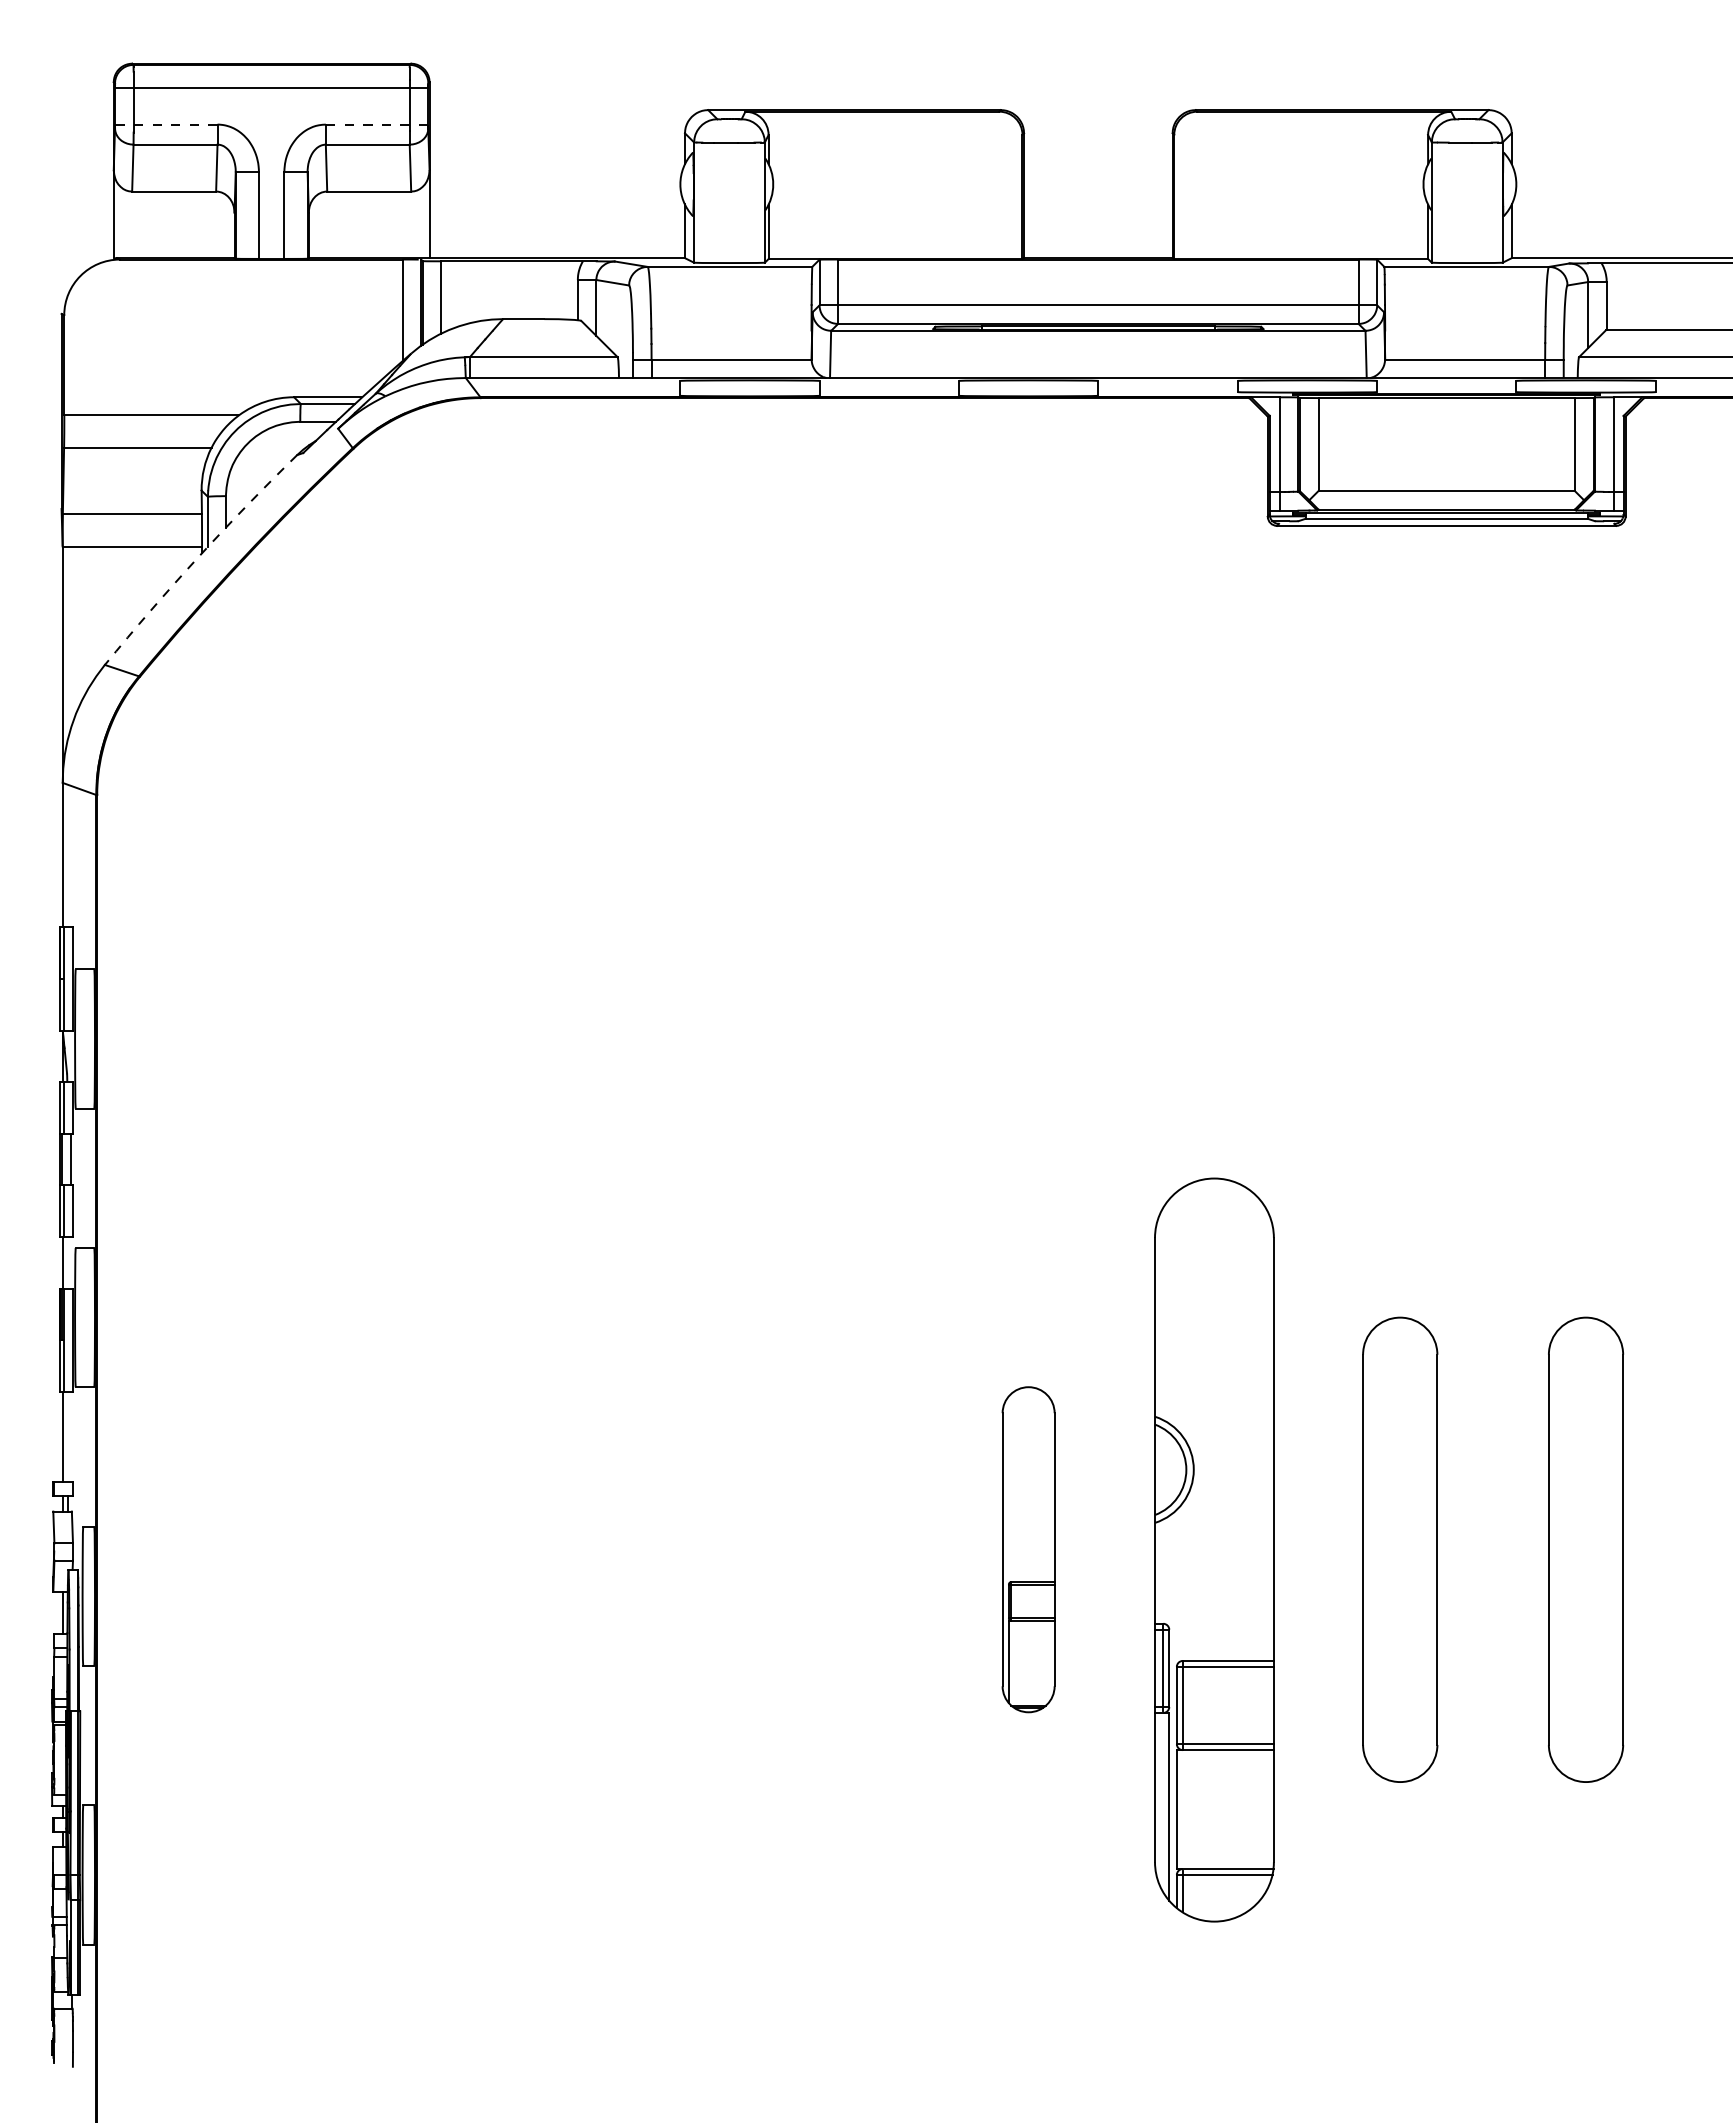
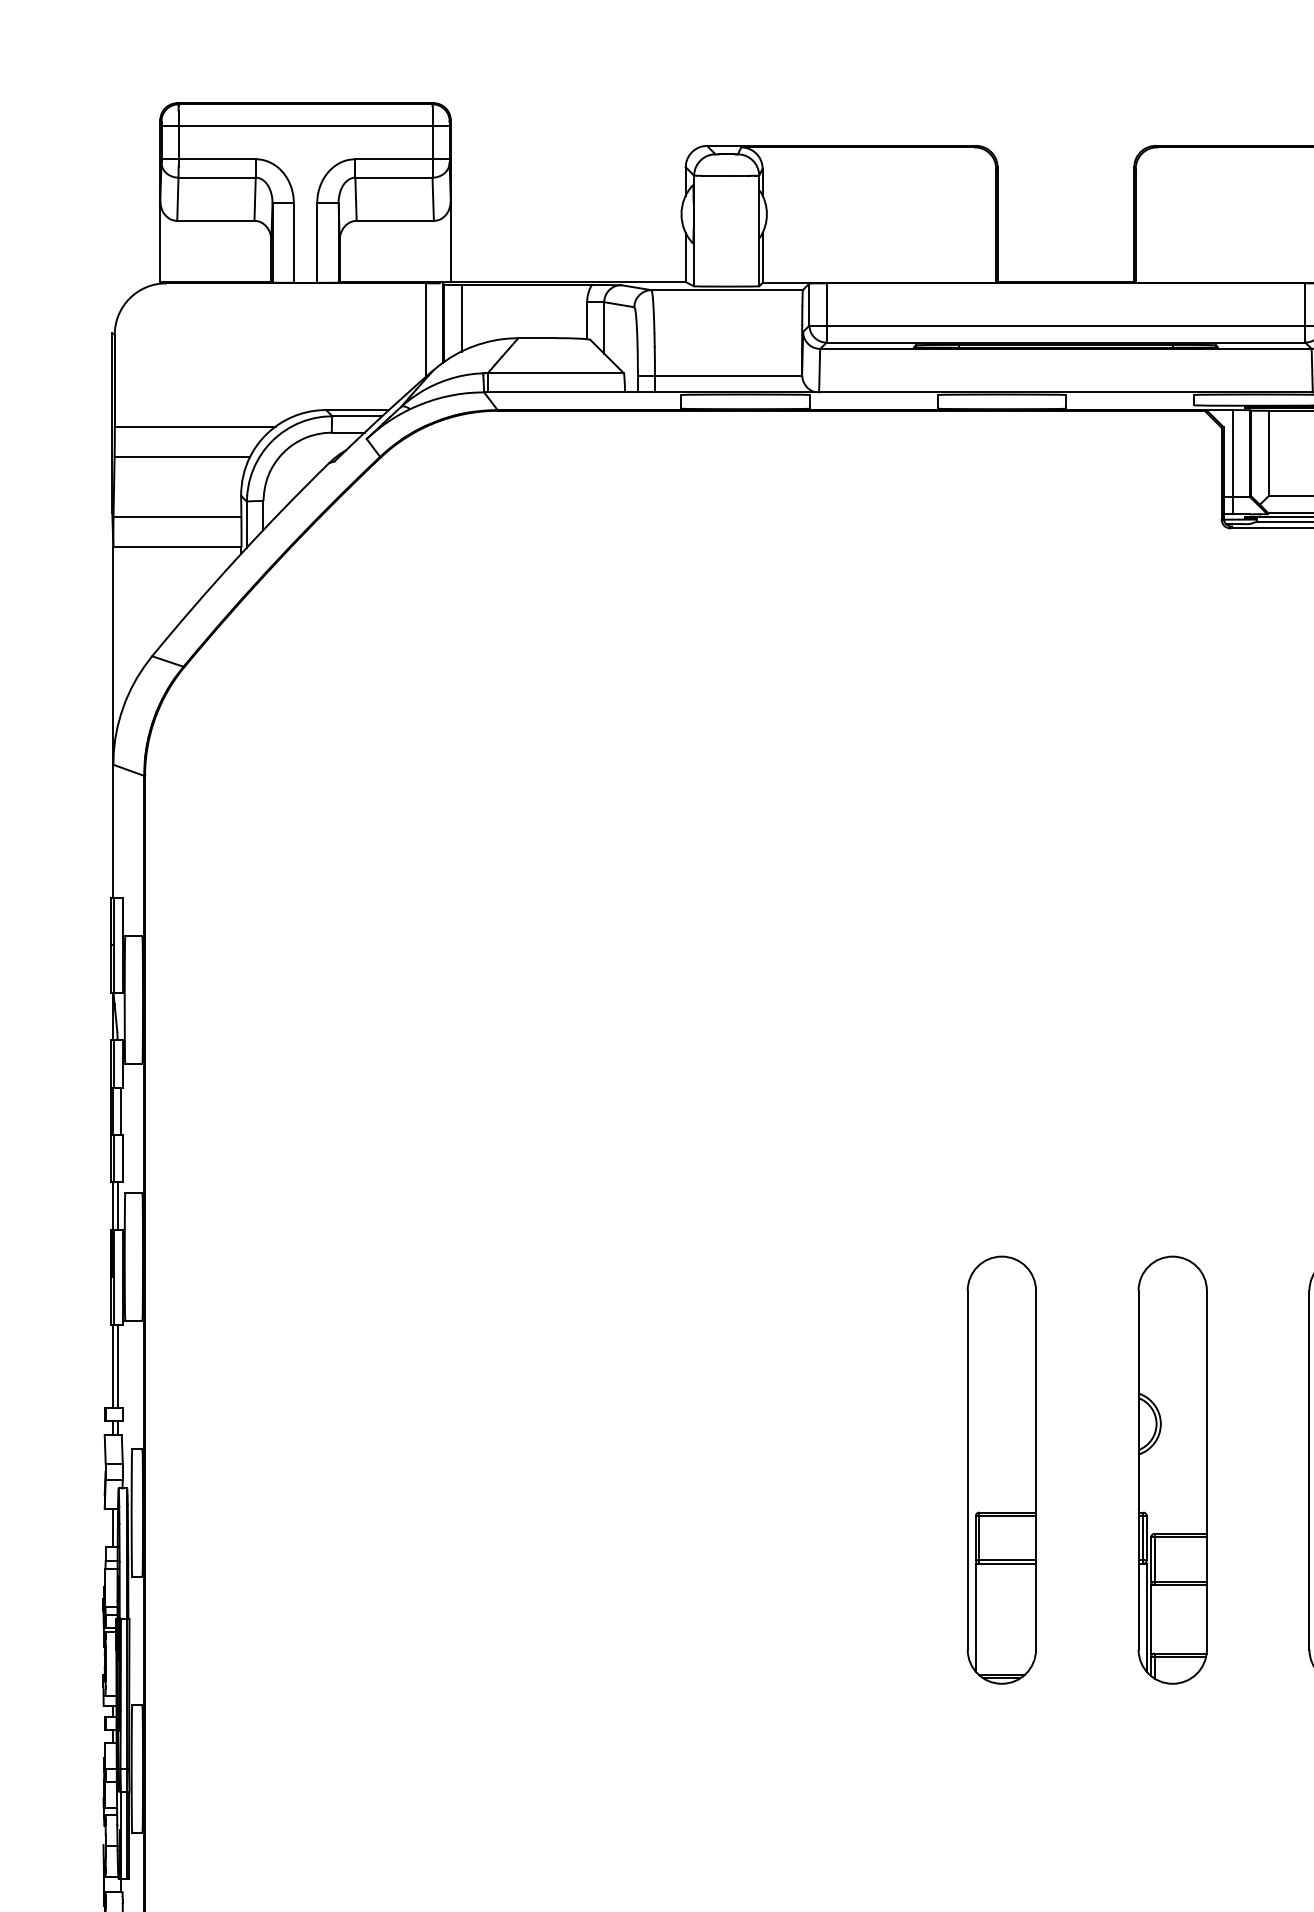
line: (165, 124) -> (207, 159), dashed -> solid
line: (376, 124) -> (401, 159), dashed -> solid
arc: (198, 557) -> (238, 557), dashed -> solid
line: (67, 1262) -> (117, 1205), added
line: (67, 1436) -> (117, 1365), added
part: (1028, 1549) -> (1001, 1469), size x1.43
part: (1214, 1549) -> (1172, 1469), size x0.62

